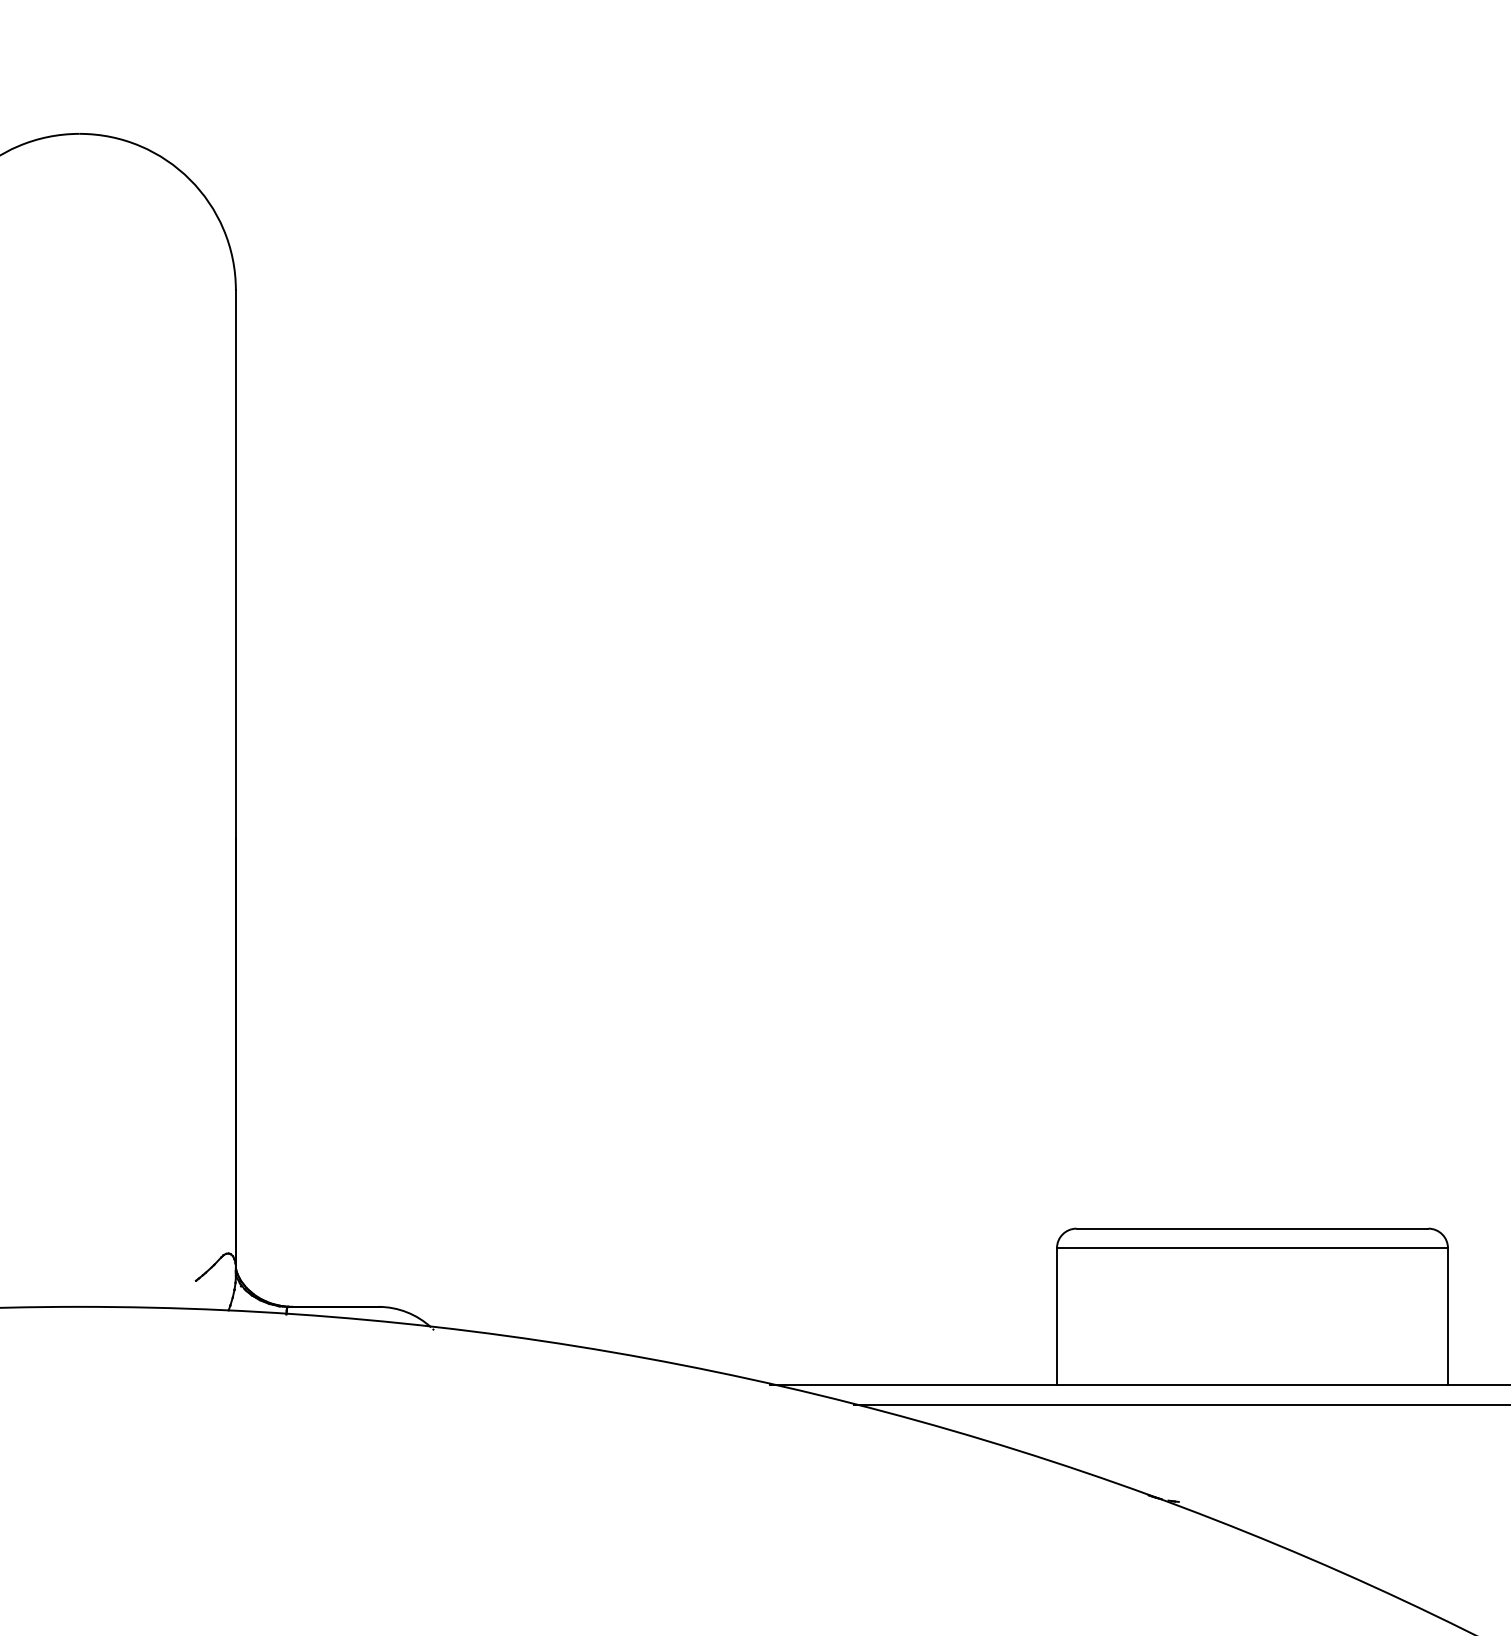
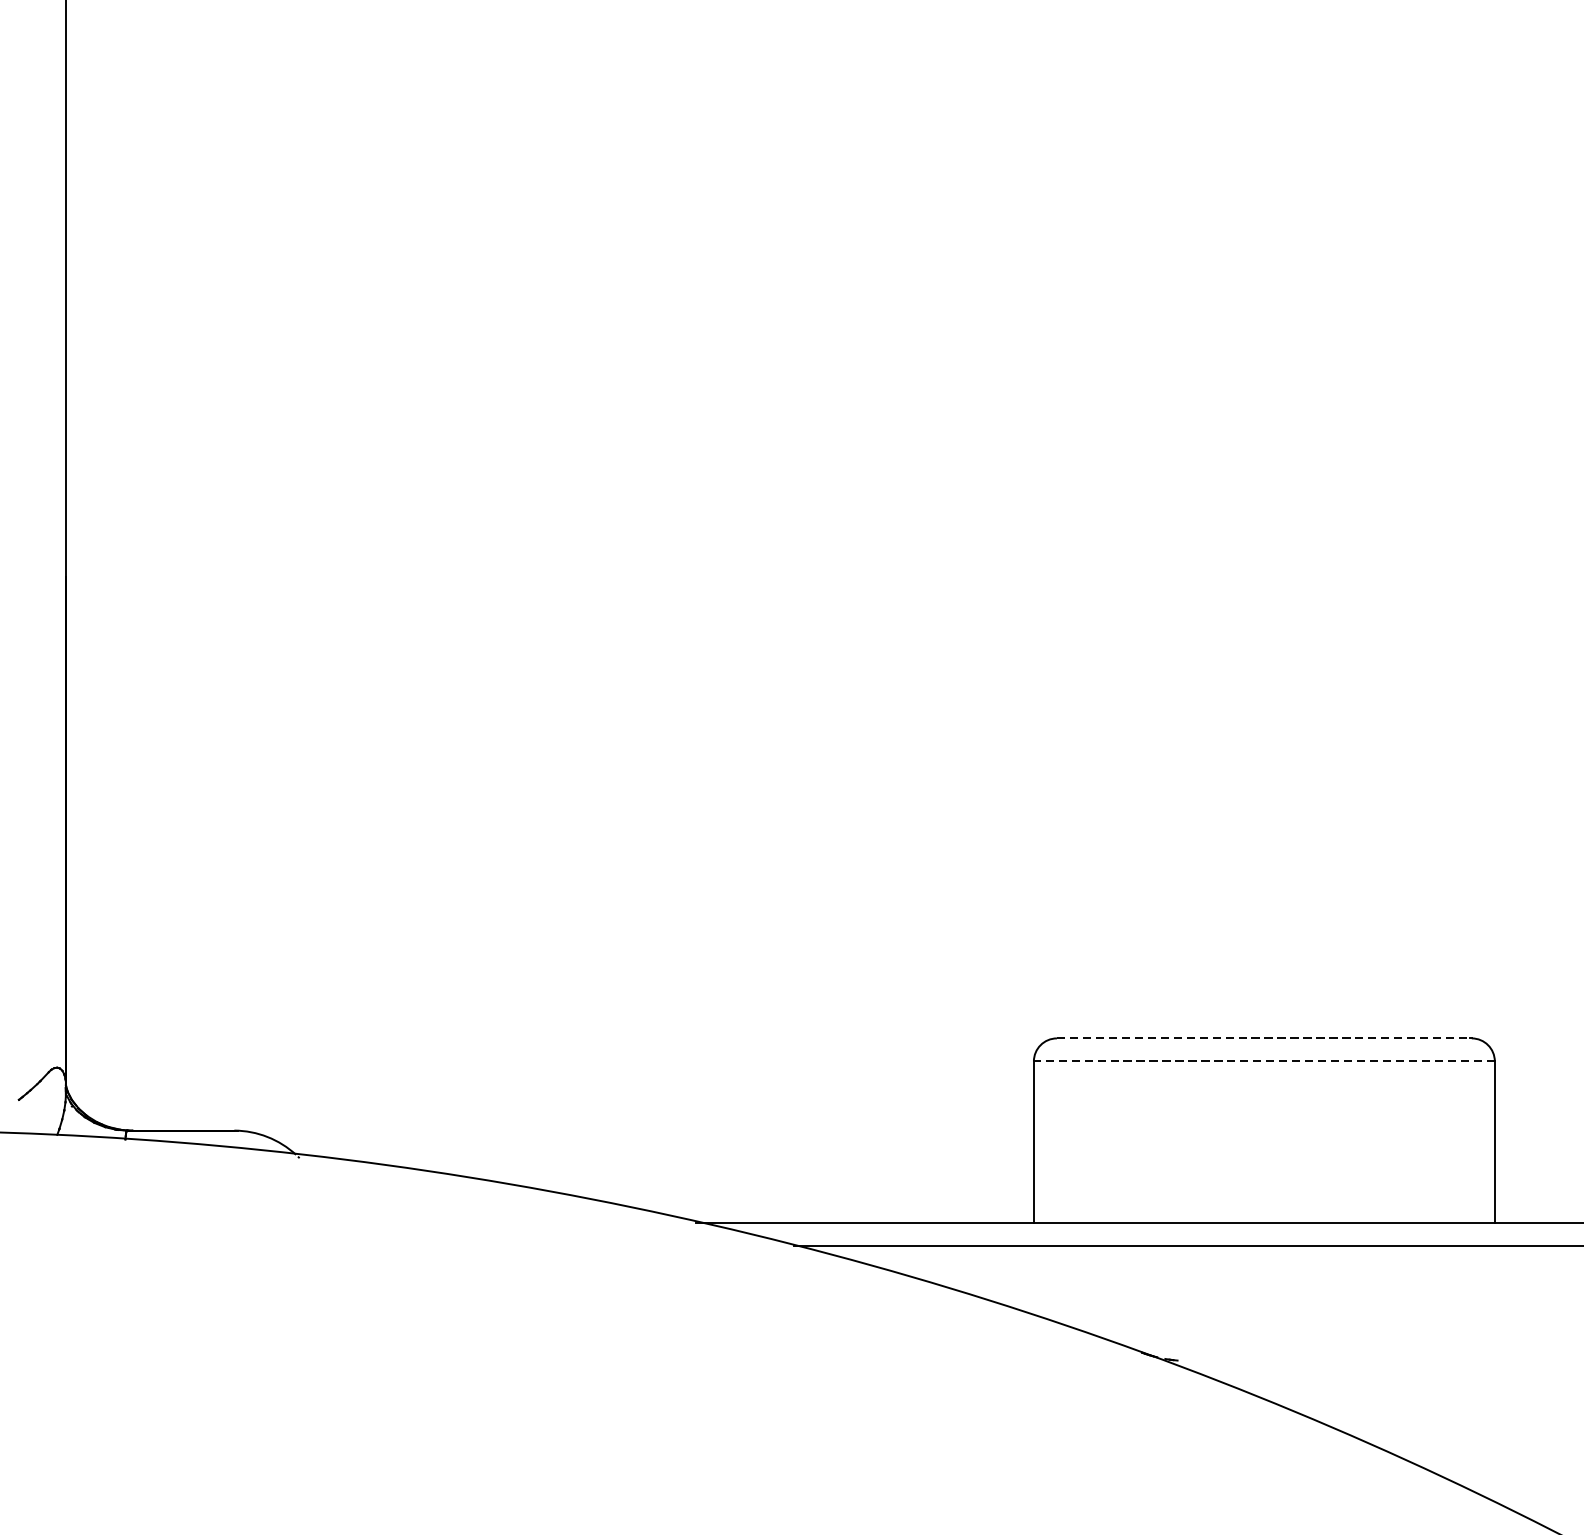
line: (1252, 1228) -> (1264, 1038), solid -> dashed
line: (1251, 1248) -> (1263, 1061), solid -> dashed

